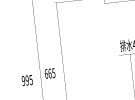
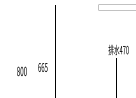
text: (26, 80) -> (21, 71), 995 -> 800

